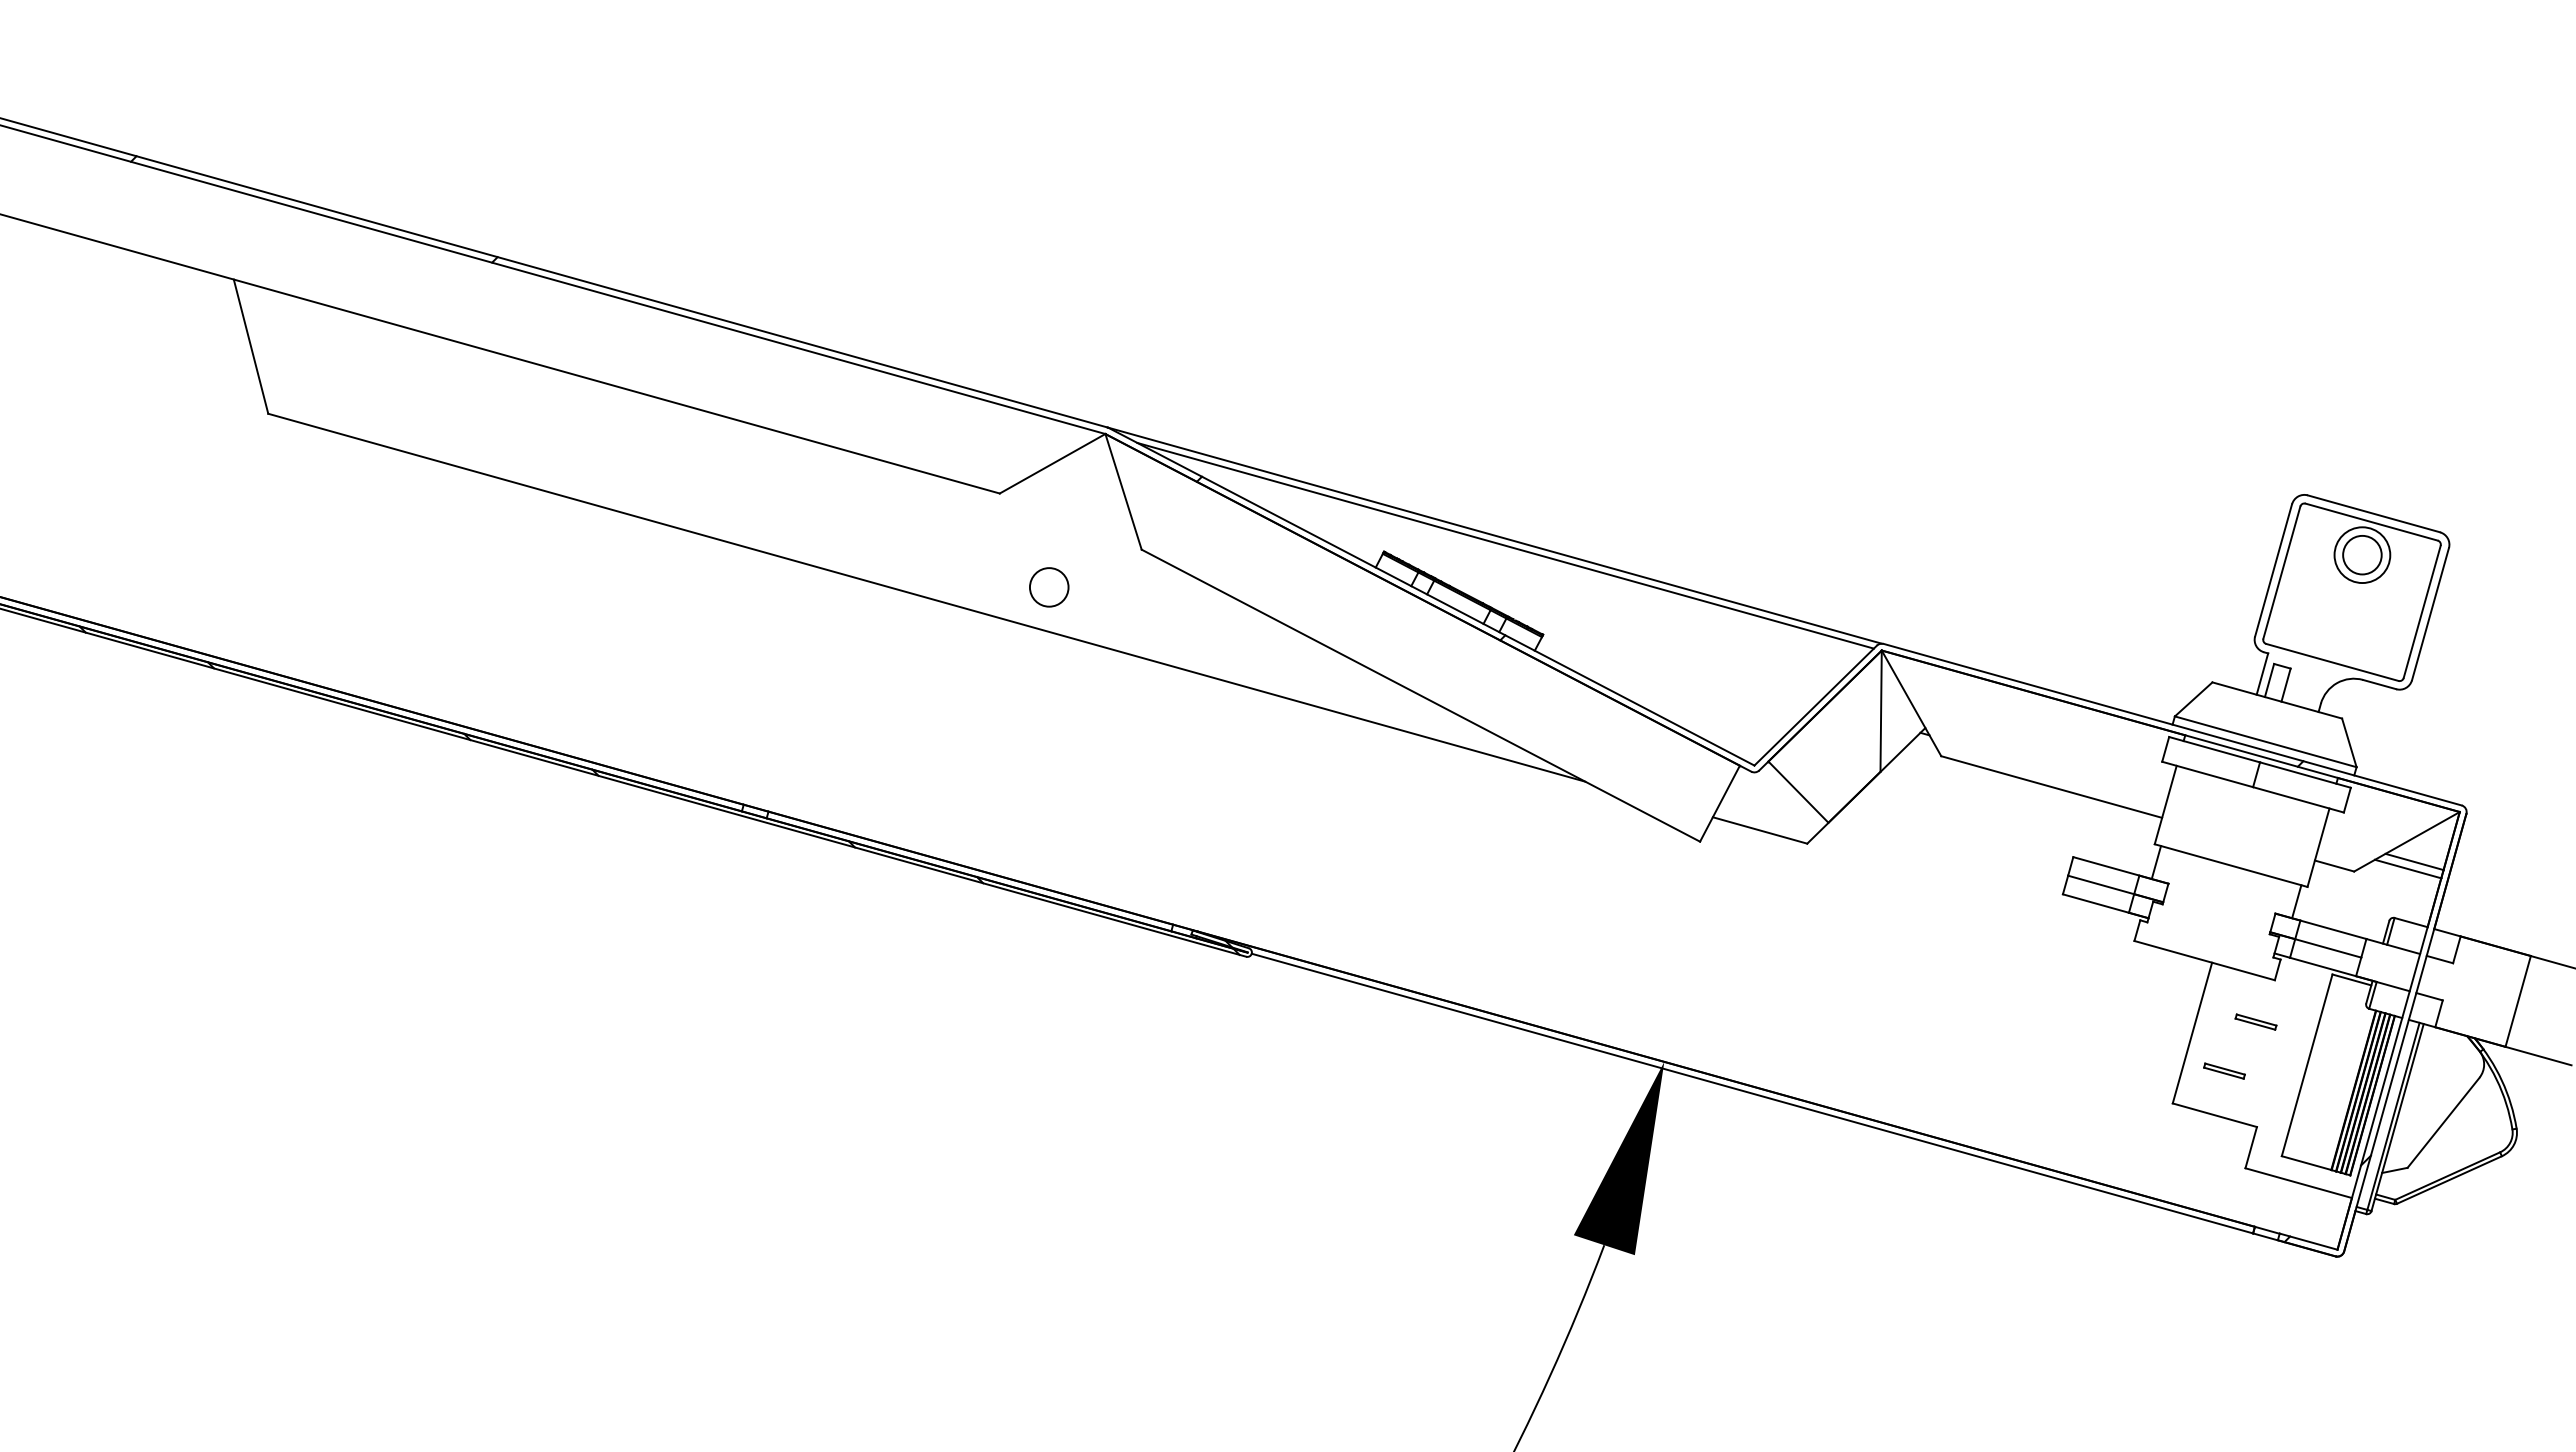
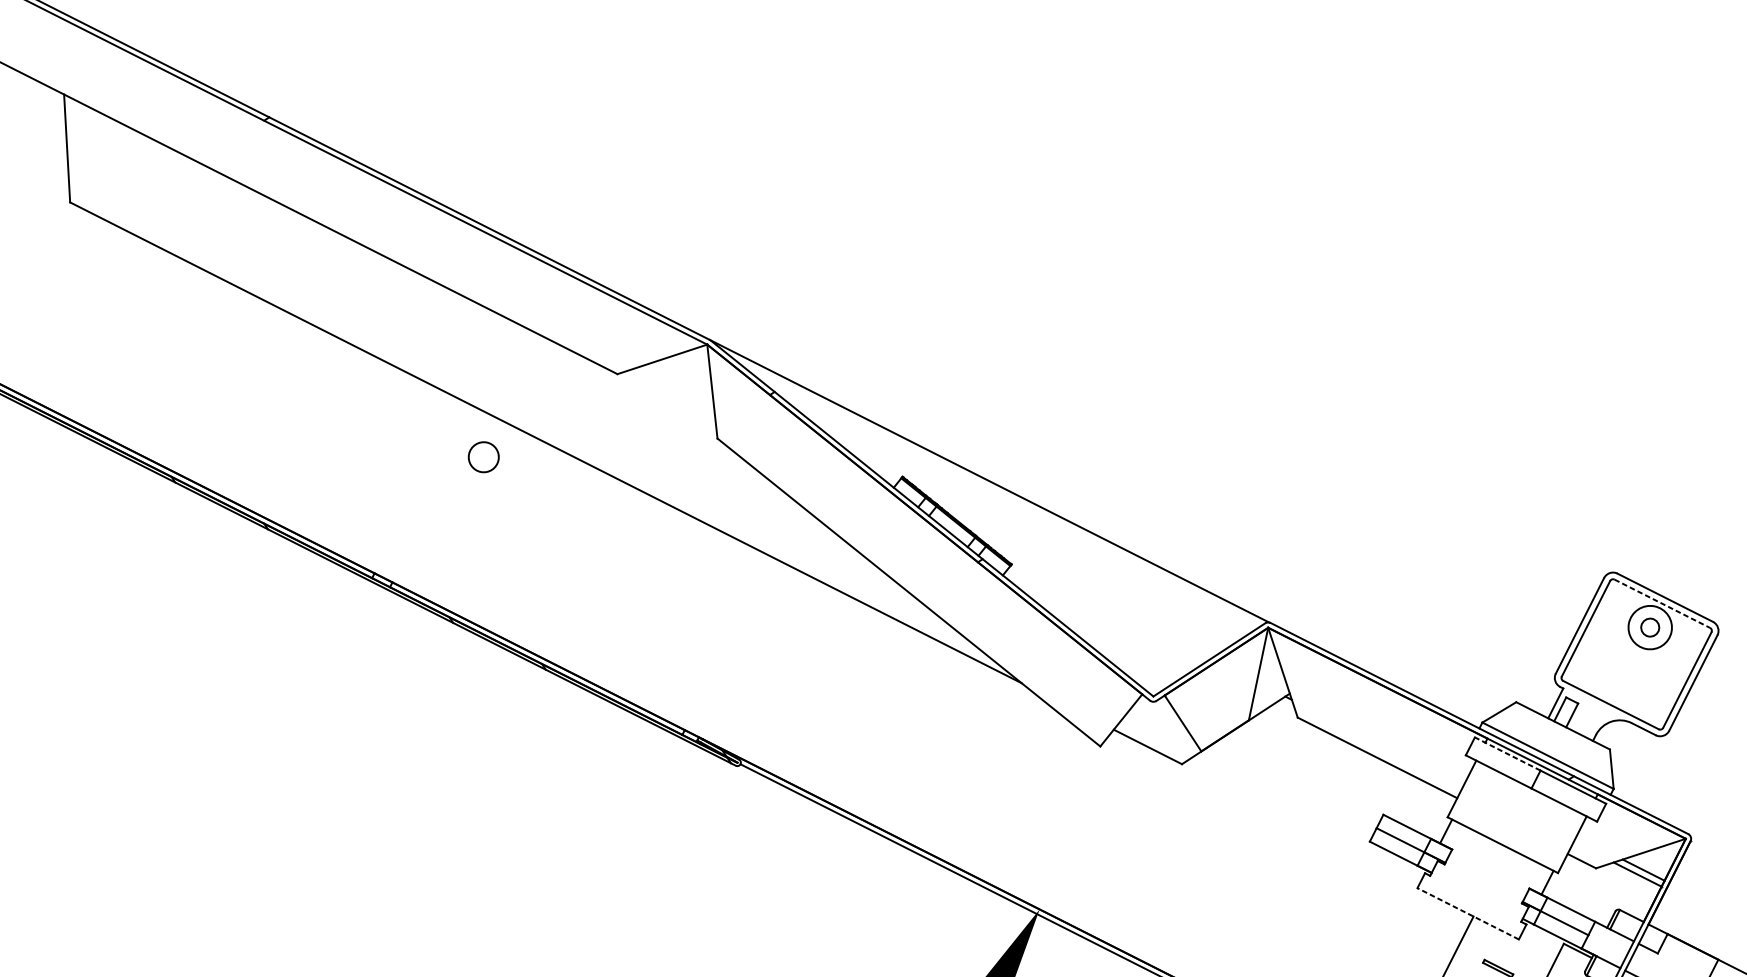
line: (2371, 522) -> (1662, 604), solid -> dashed
line: (1505, 545) -> (996, 490), removed
circle: (2362, 554) -> (1650, 627), size x0.6
circle: (1049, 587) -> (483, 457), moved
line: (2214, 749) -> (1507, 753), solid -> dashed
line: (2204, 960) -> (1468, 913), solid -> dashed

